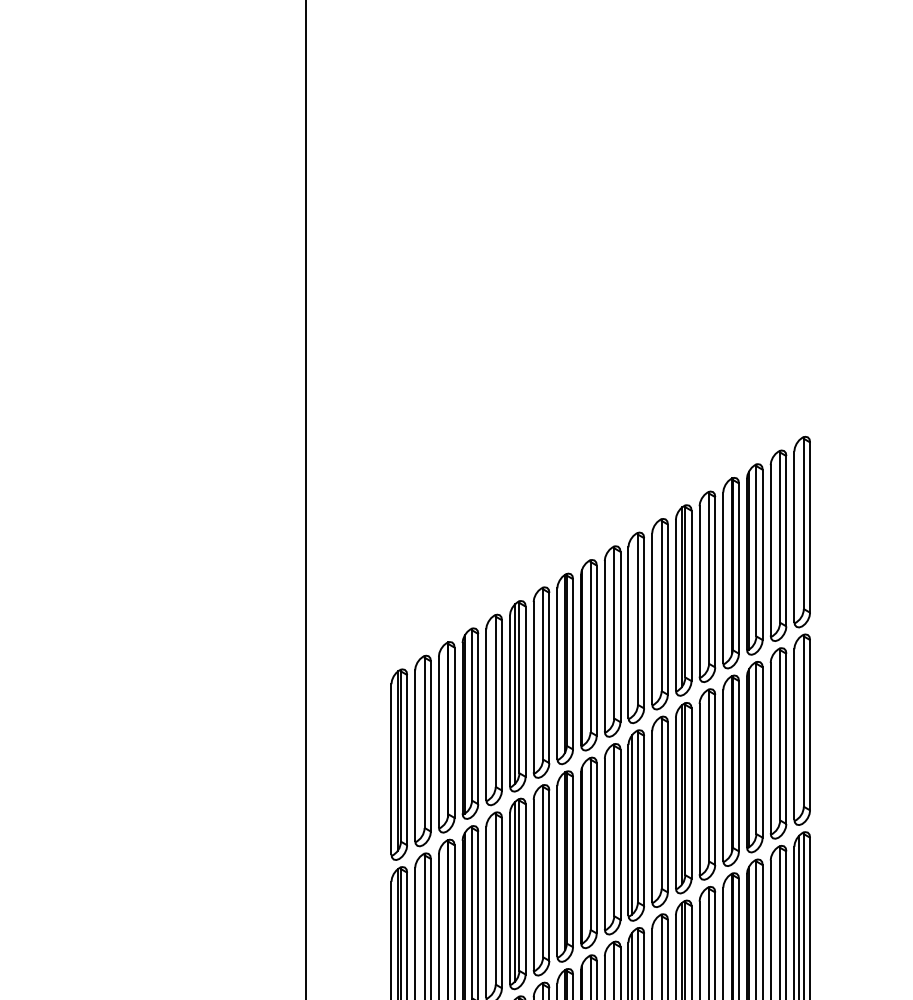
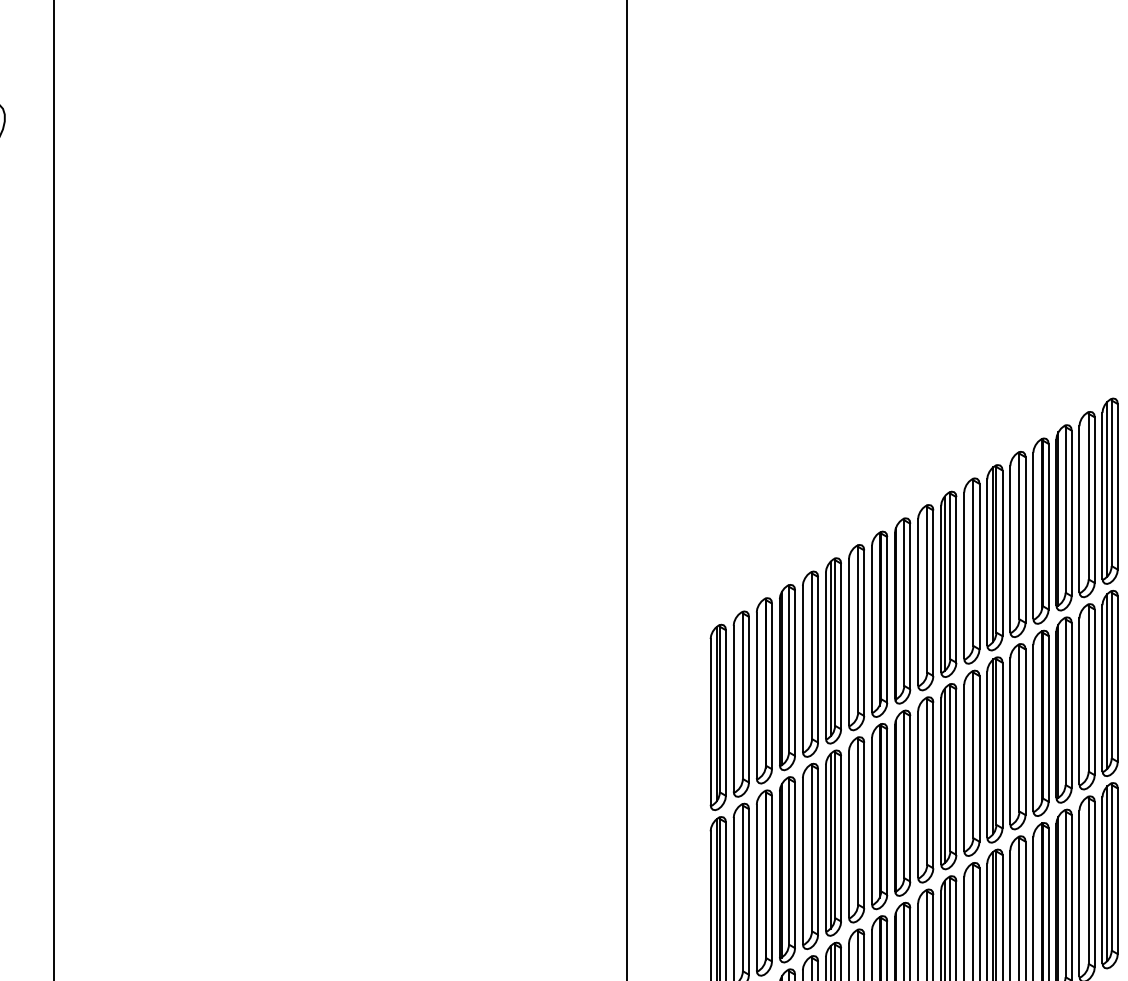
line: (799, 529) -> (1107, 488), added
line: (631, 626) -> (944, 583), added
line: (799, 727) -> (1107, 681), added

